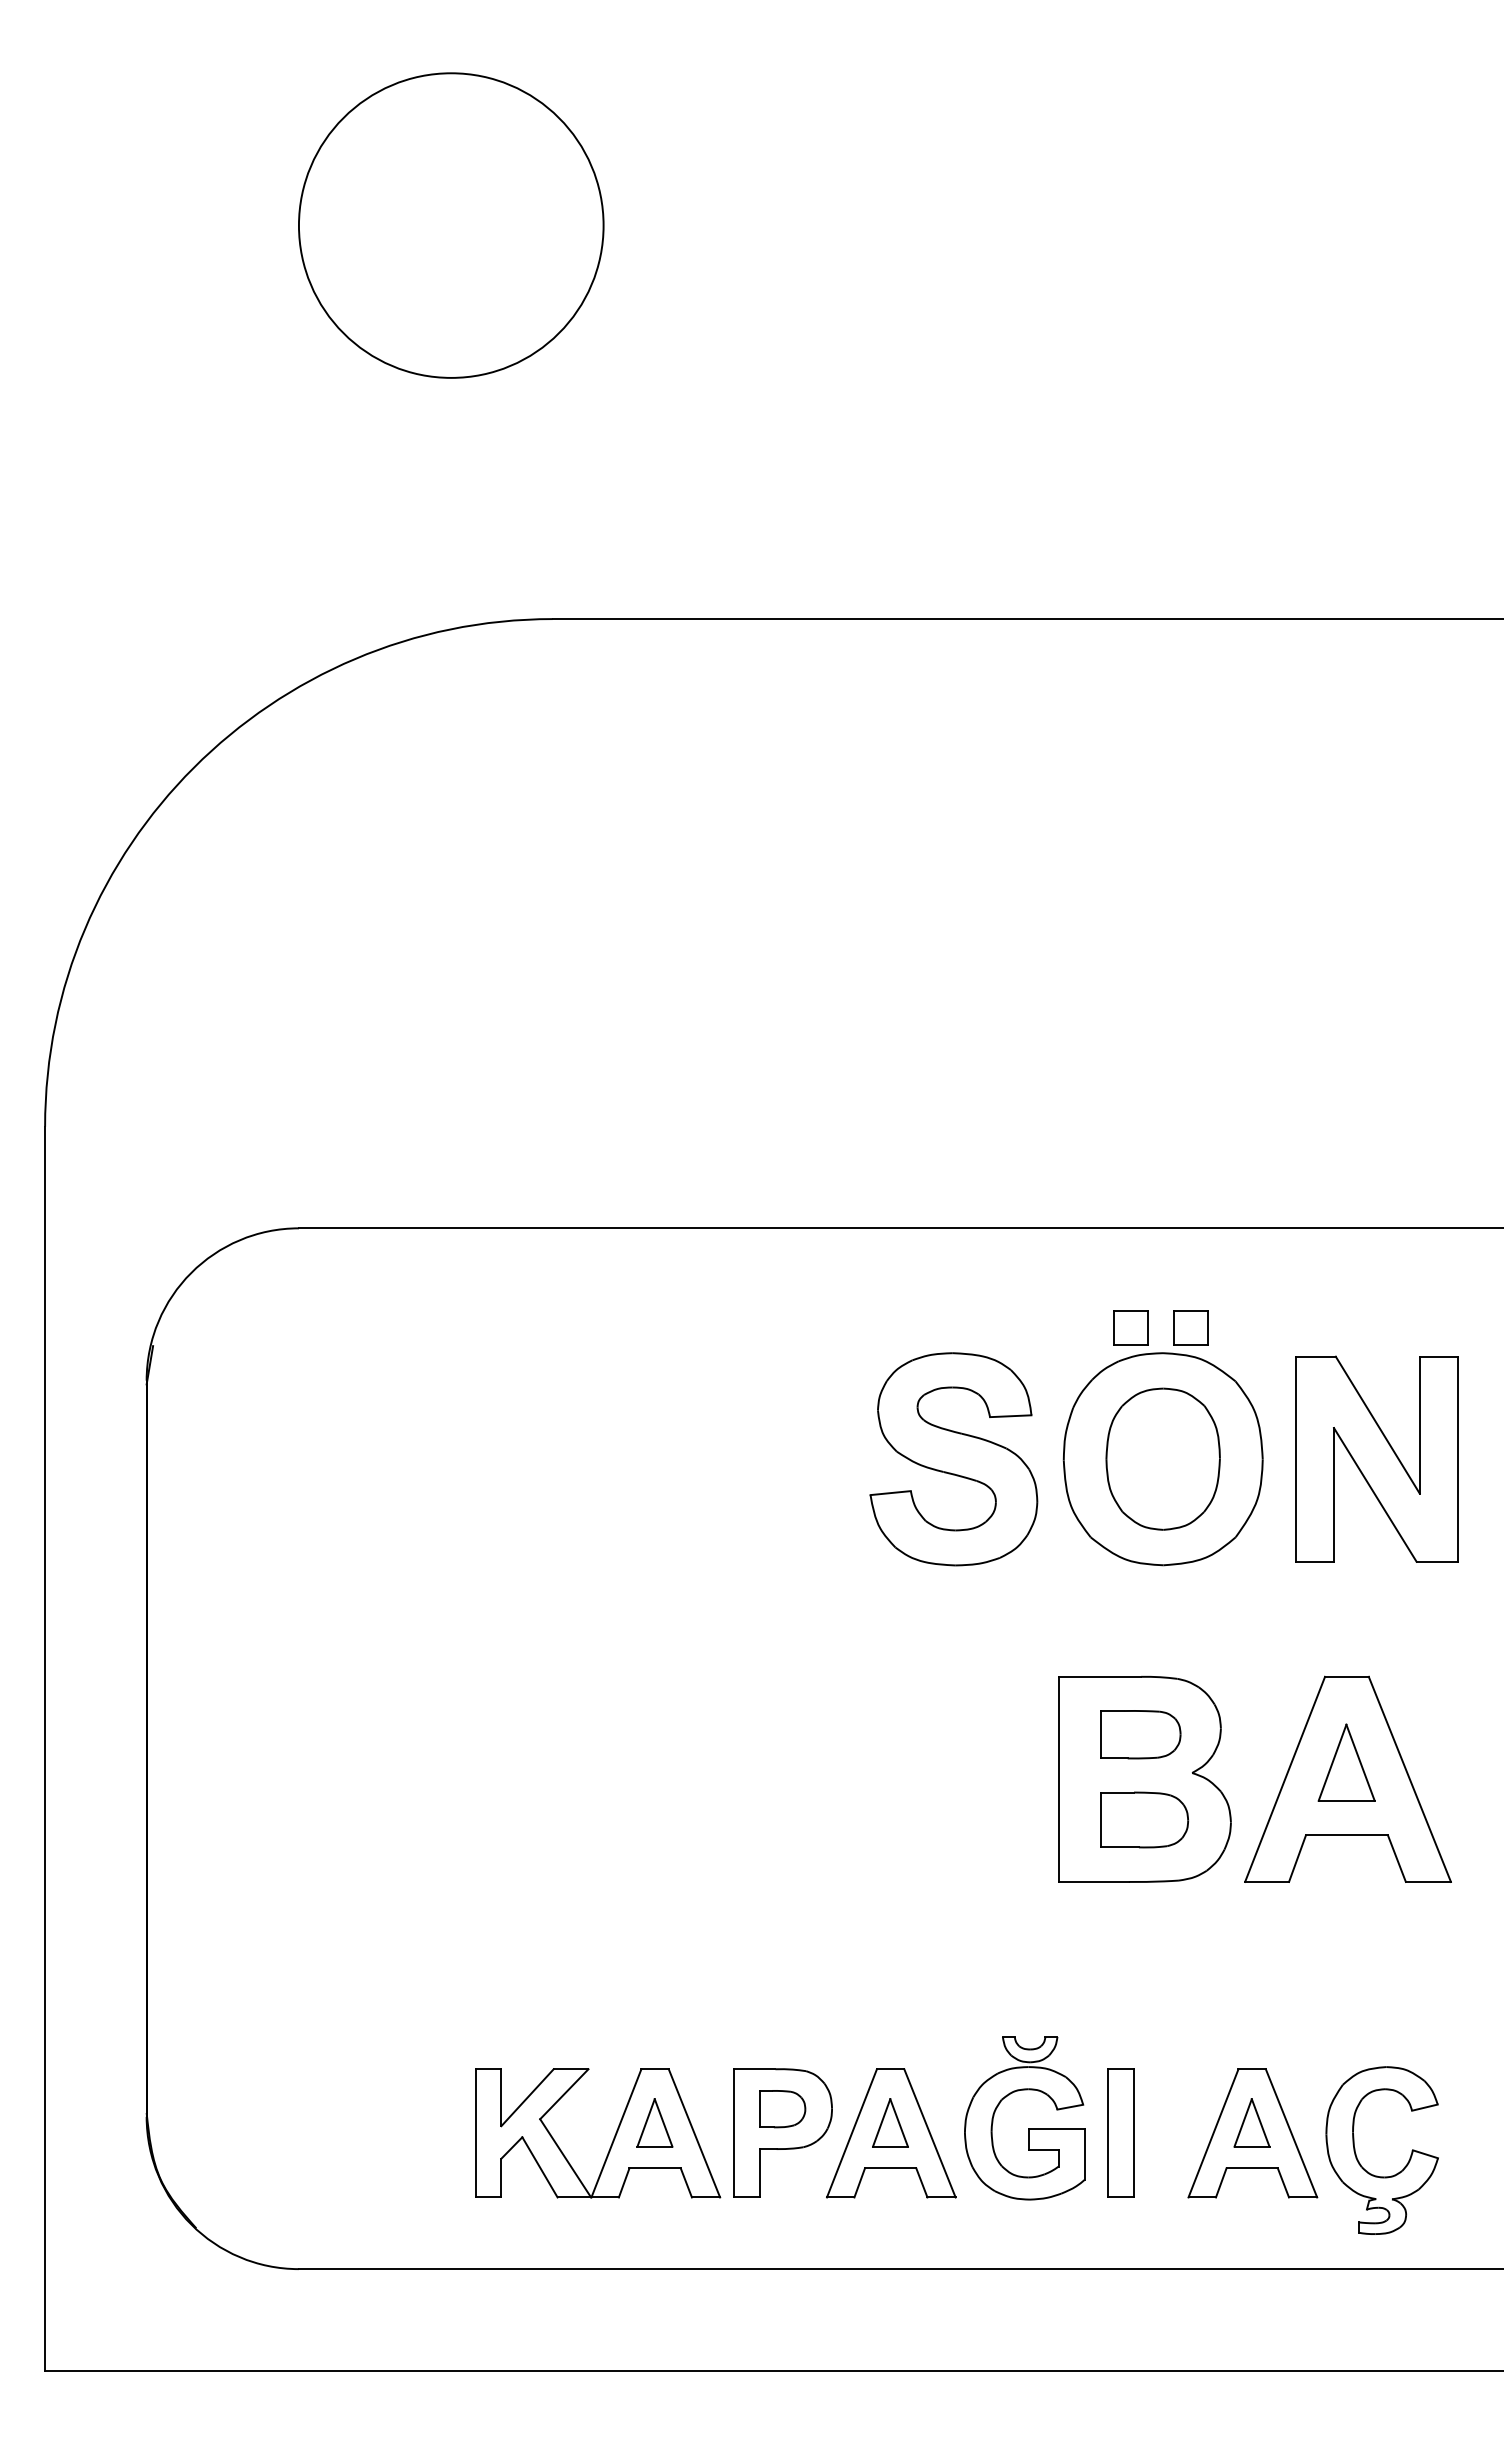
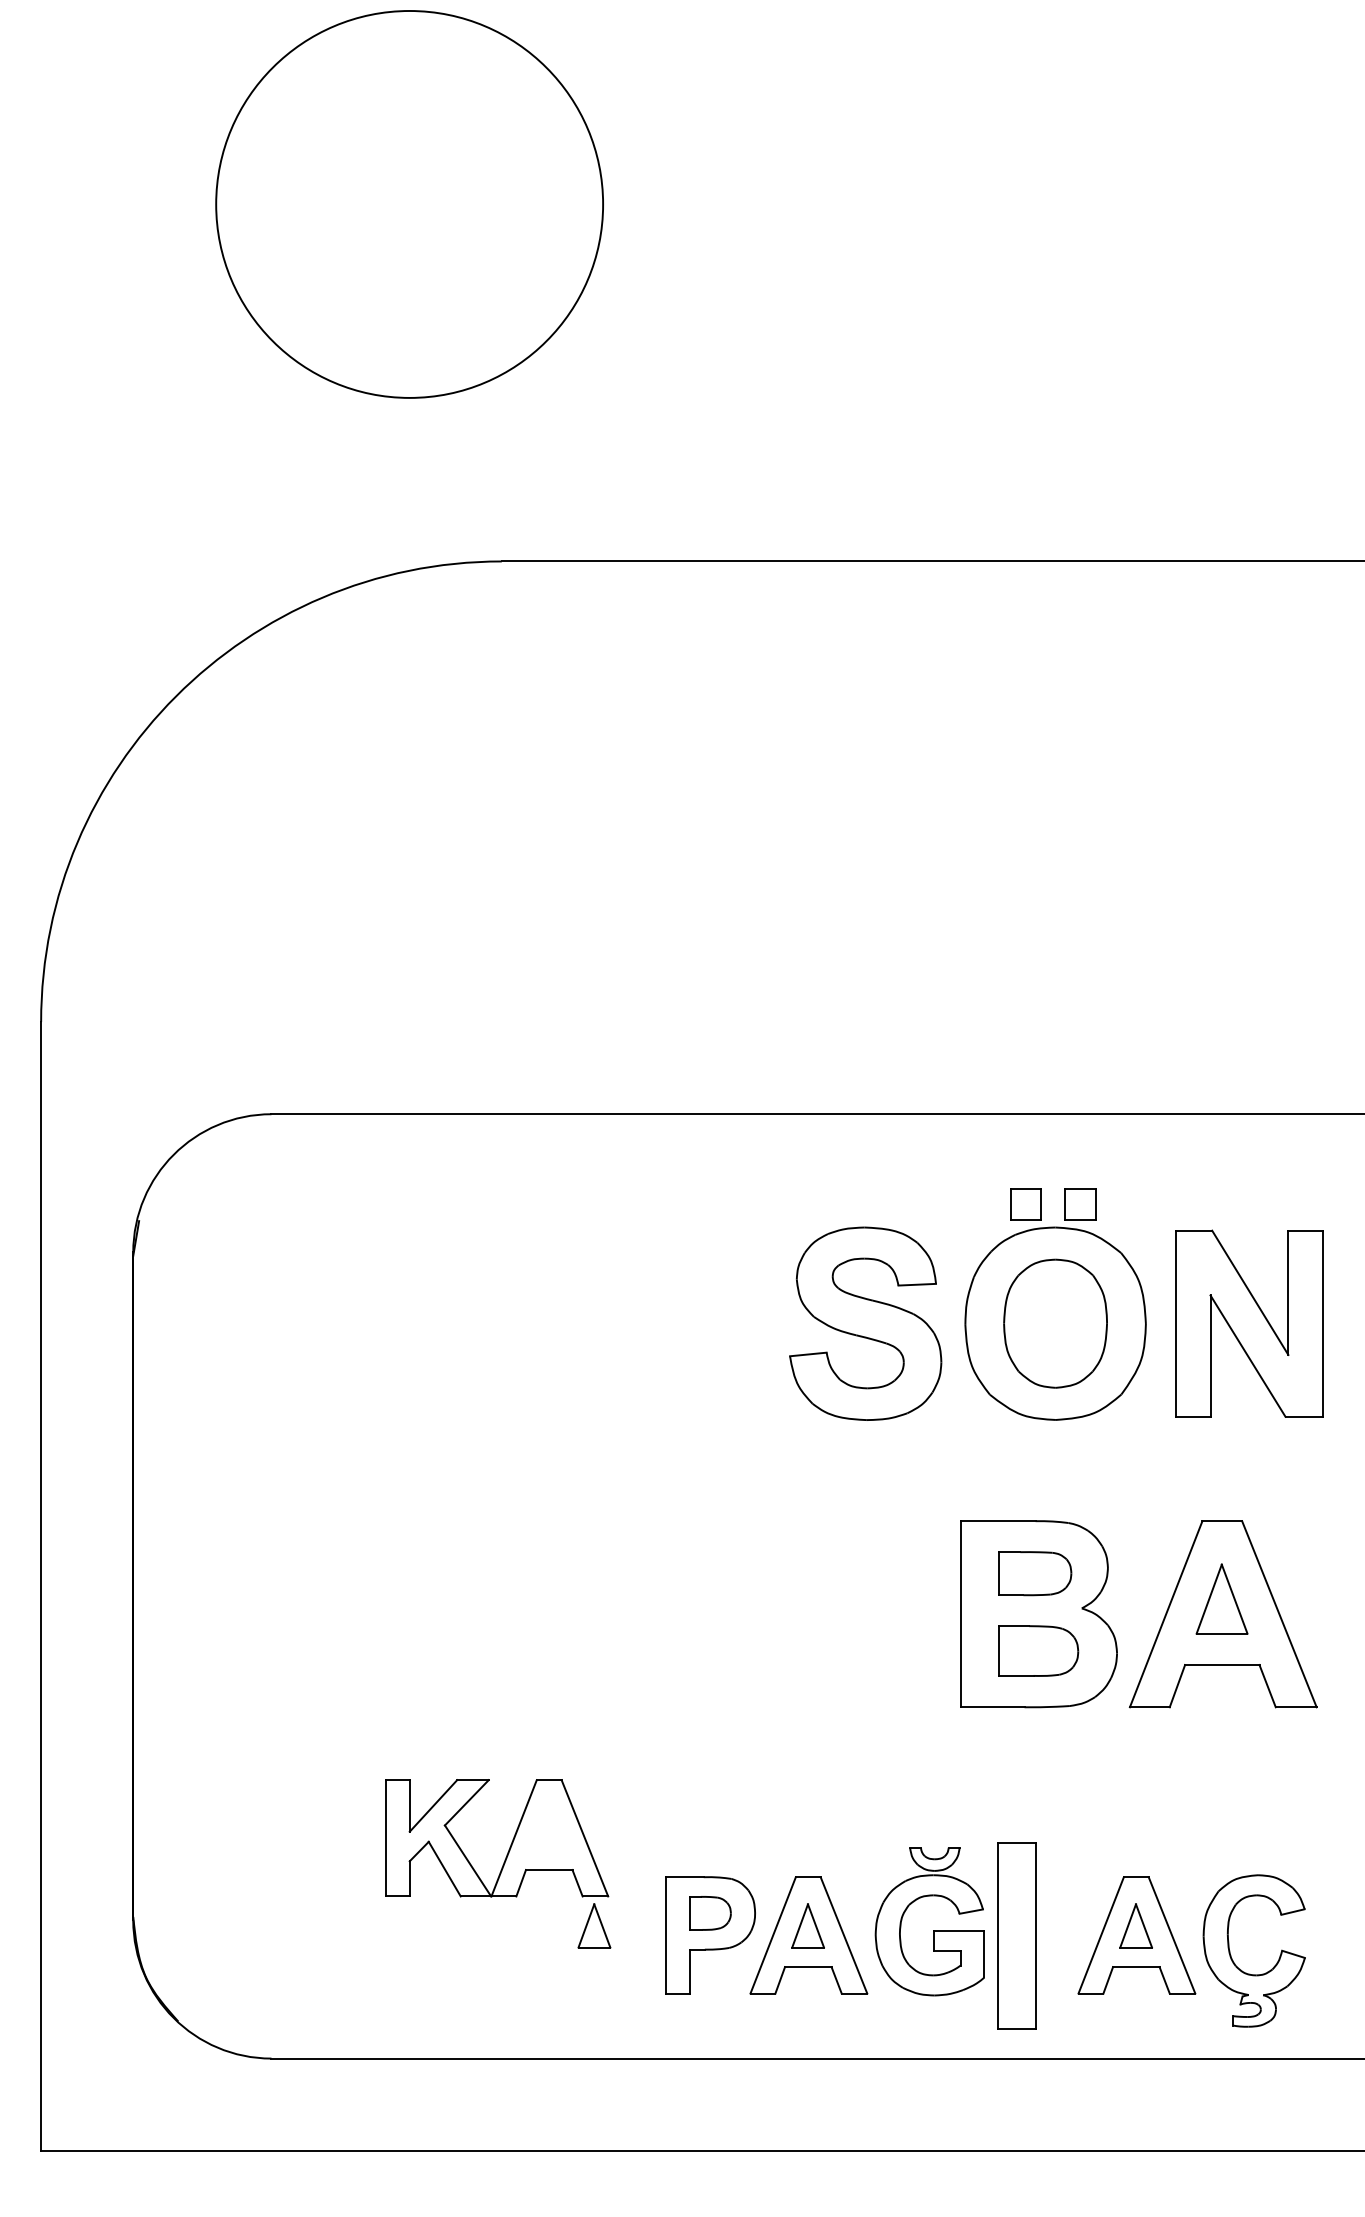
circle: (450, 225) -> (408, 204), size x1.4
part: (1120, 2132) -> (1016, 1934), size x1.6
part: (613, 2137) -> (511, 1842), moved

